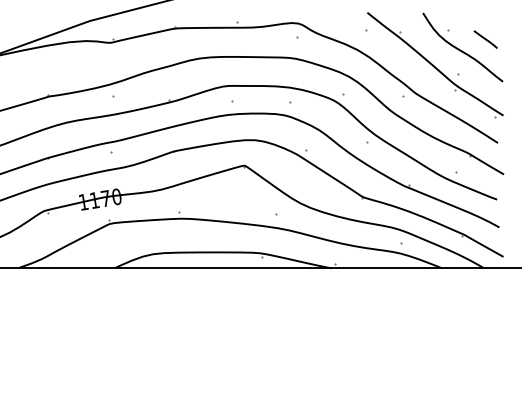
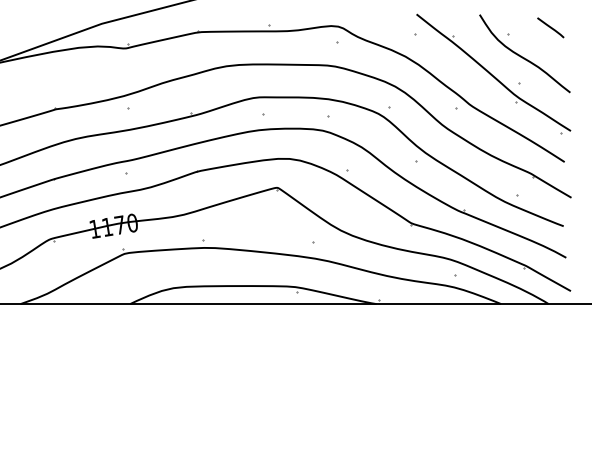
line: (485, 39) -> (550, 27), moved

